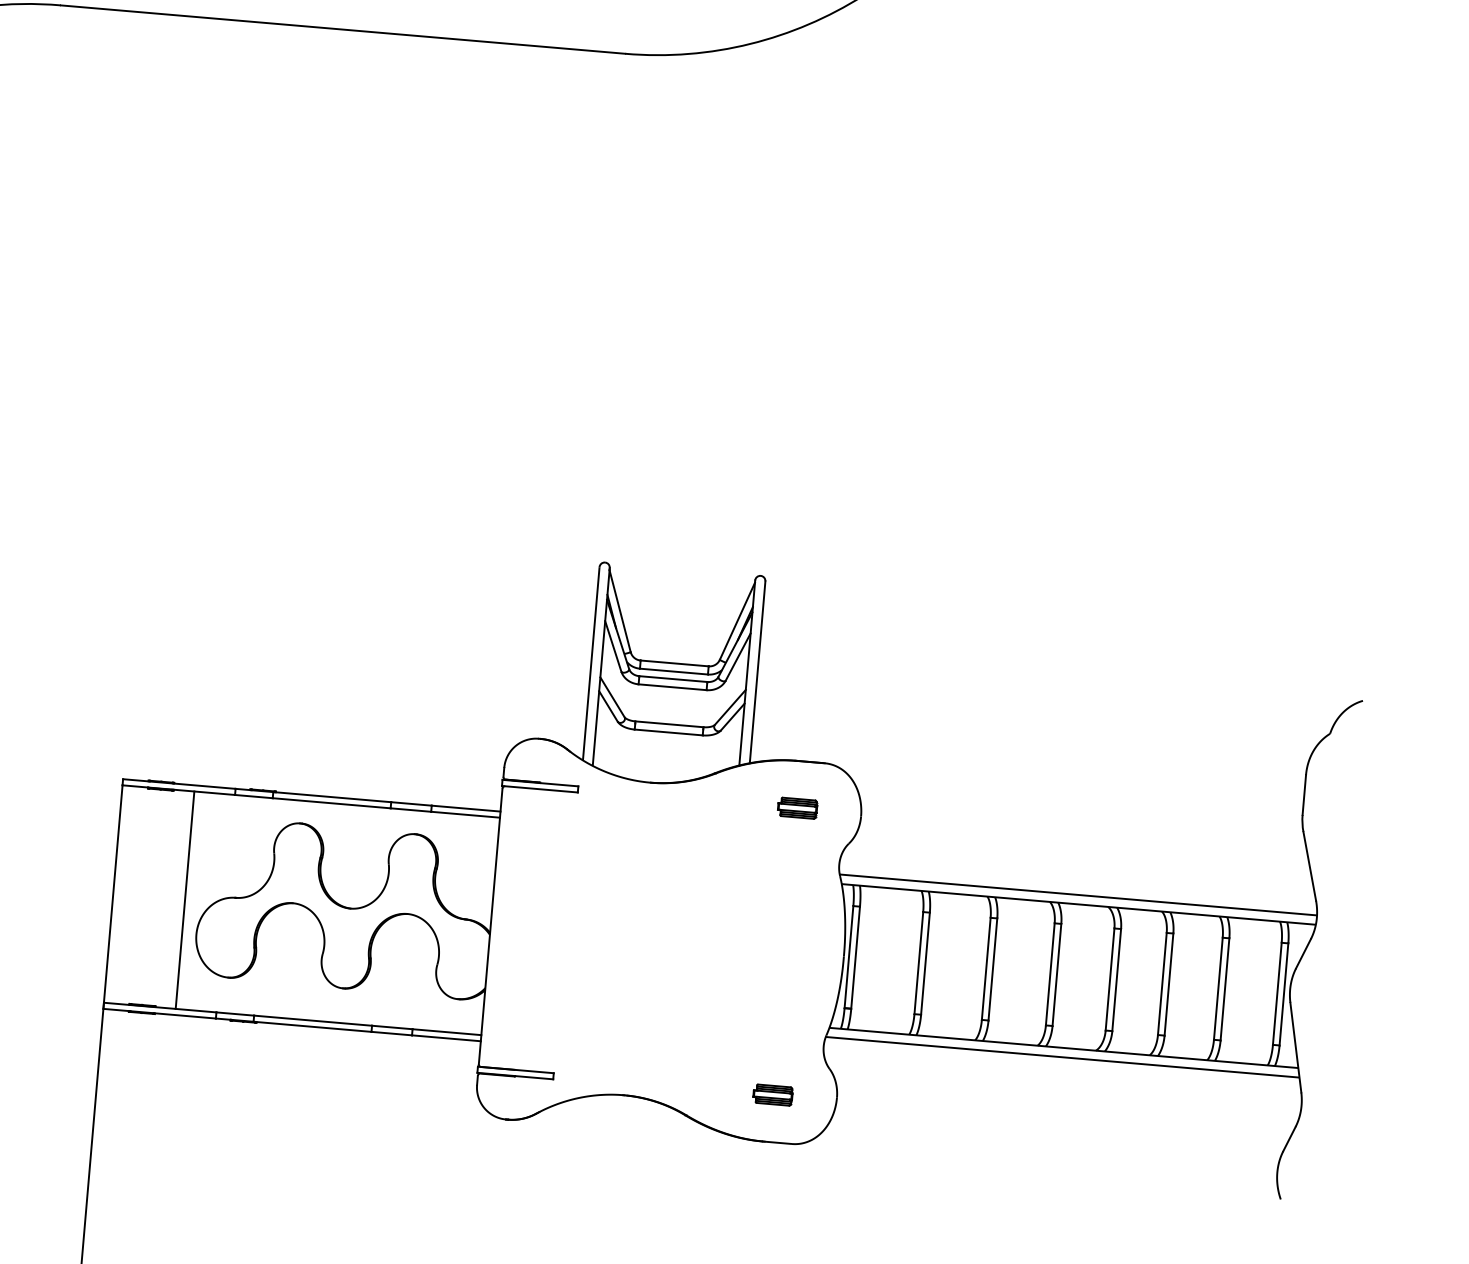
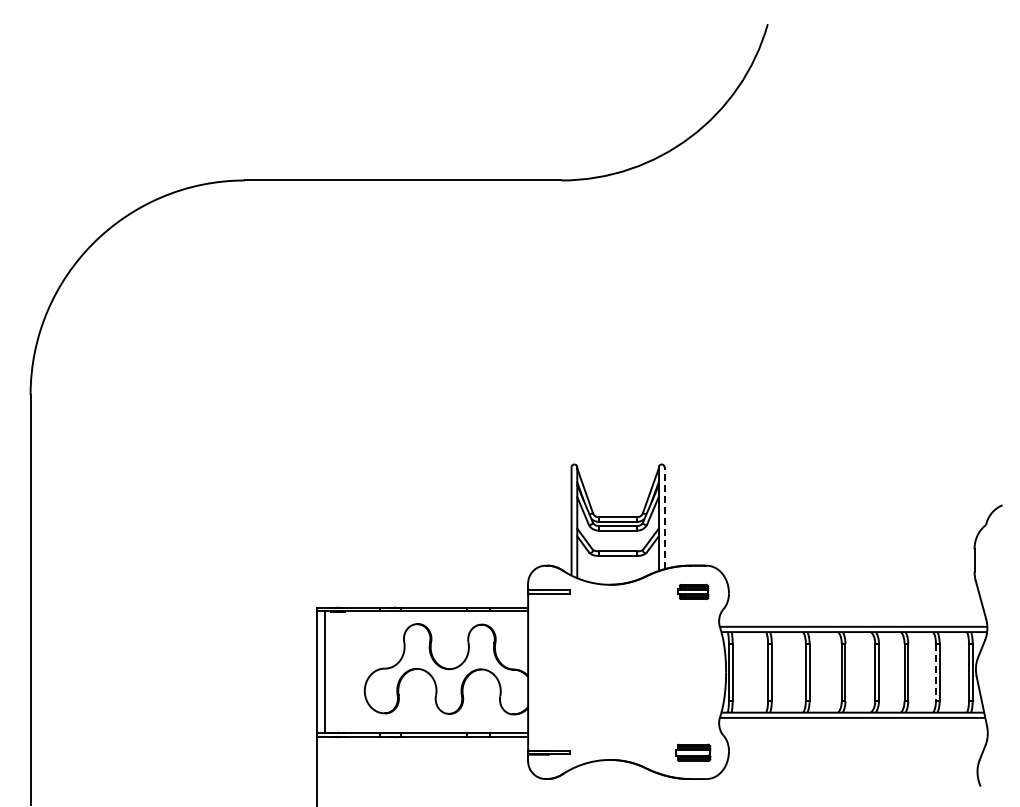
line: (757, 672) -> (664, 518), solid -> dashed
part: (798, 807) -> (693, 591), size x1.4
line: (184, 900) -> (324, 672), moved
line: (1217, 988) -> (935, 672), solid -> dashed
part: (773, 1094) -> (693, 752), size x1.6

